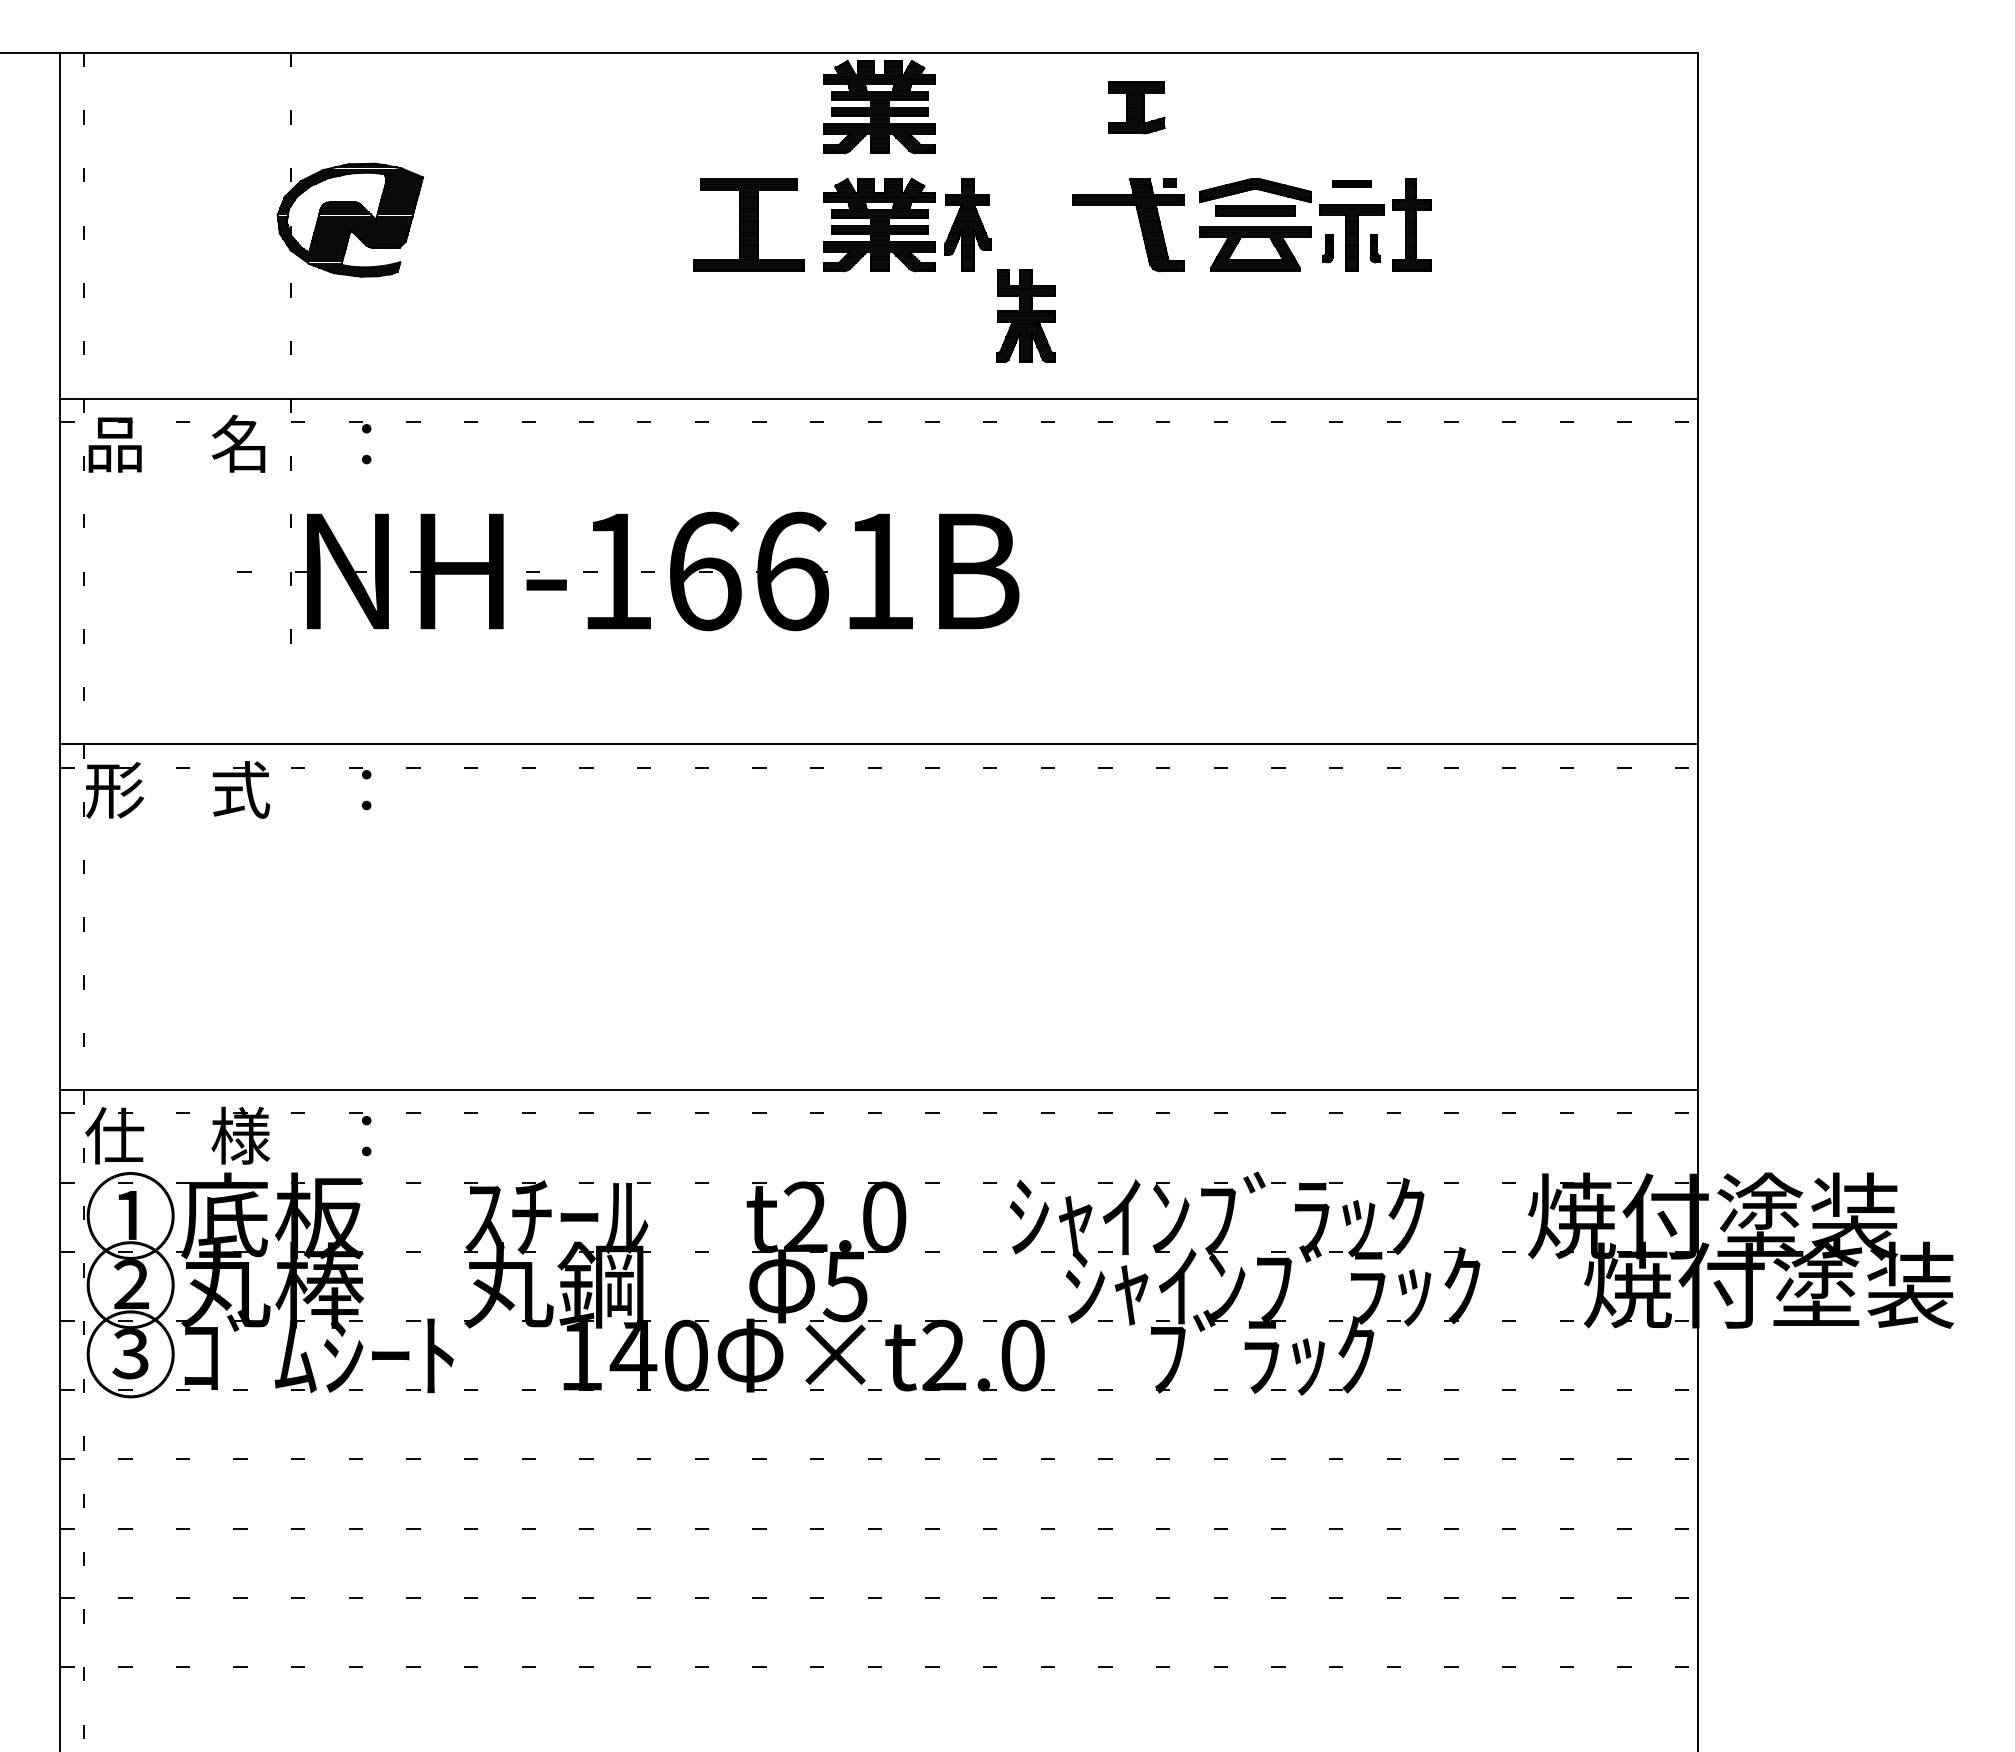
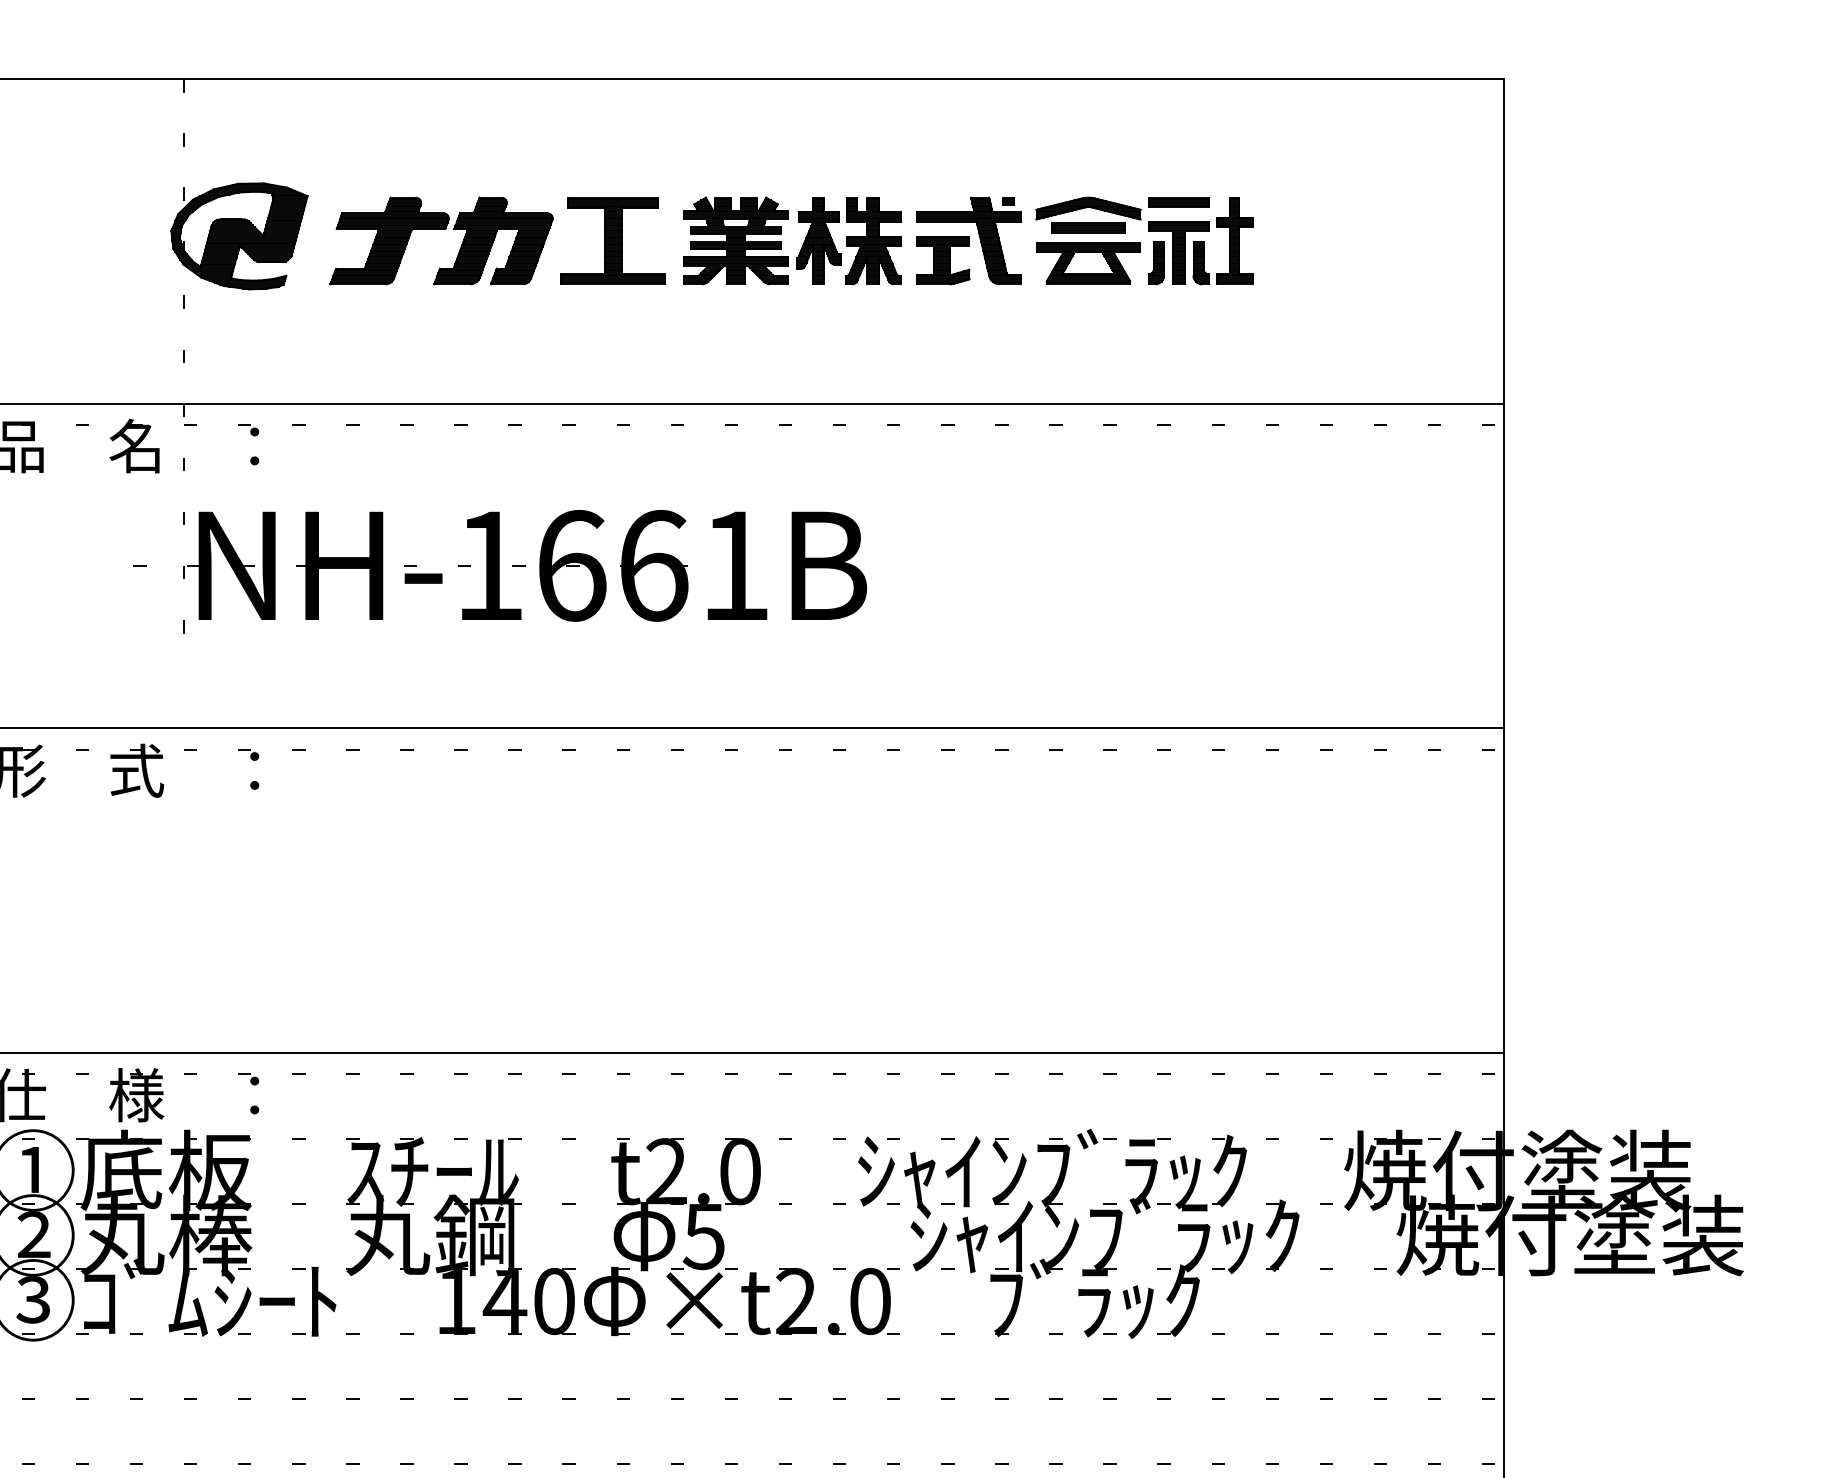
part: (879, 106) -> (735, 129), removed
part: (1136, 107) -> (943, 260), moved
part: (1351, 183) -> (1178, 201), size x1.67
part: (569, 213) -> (445, 230), added
part: (1327, 248) -> (1156, 262), size x1.67
part: (1375, 248) -> (1201, 262), size x1.67
part: (1025, 316) -> (872, 241), moved

